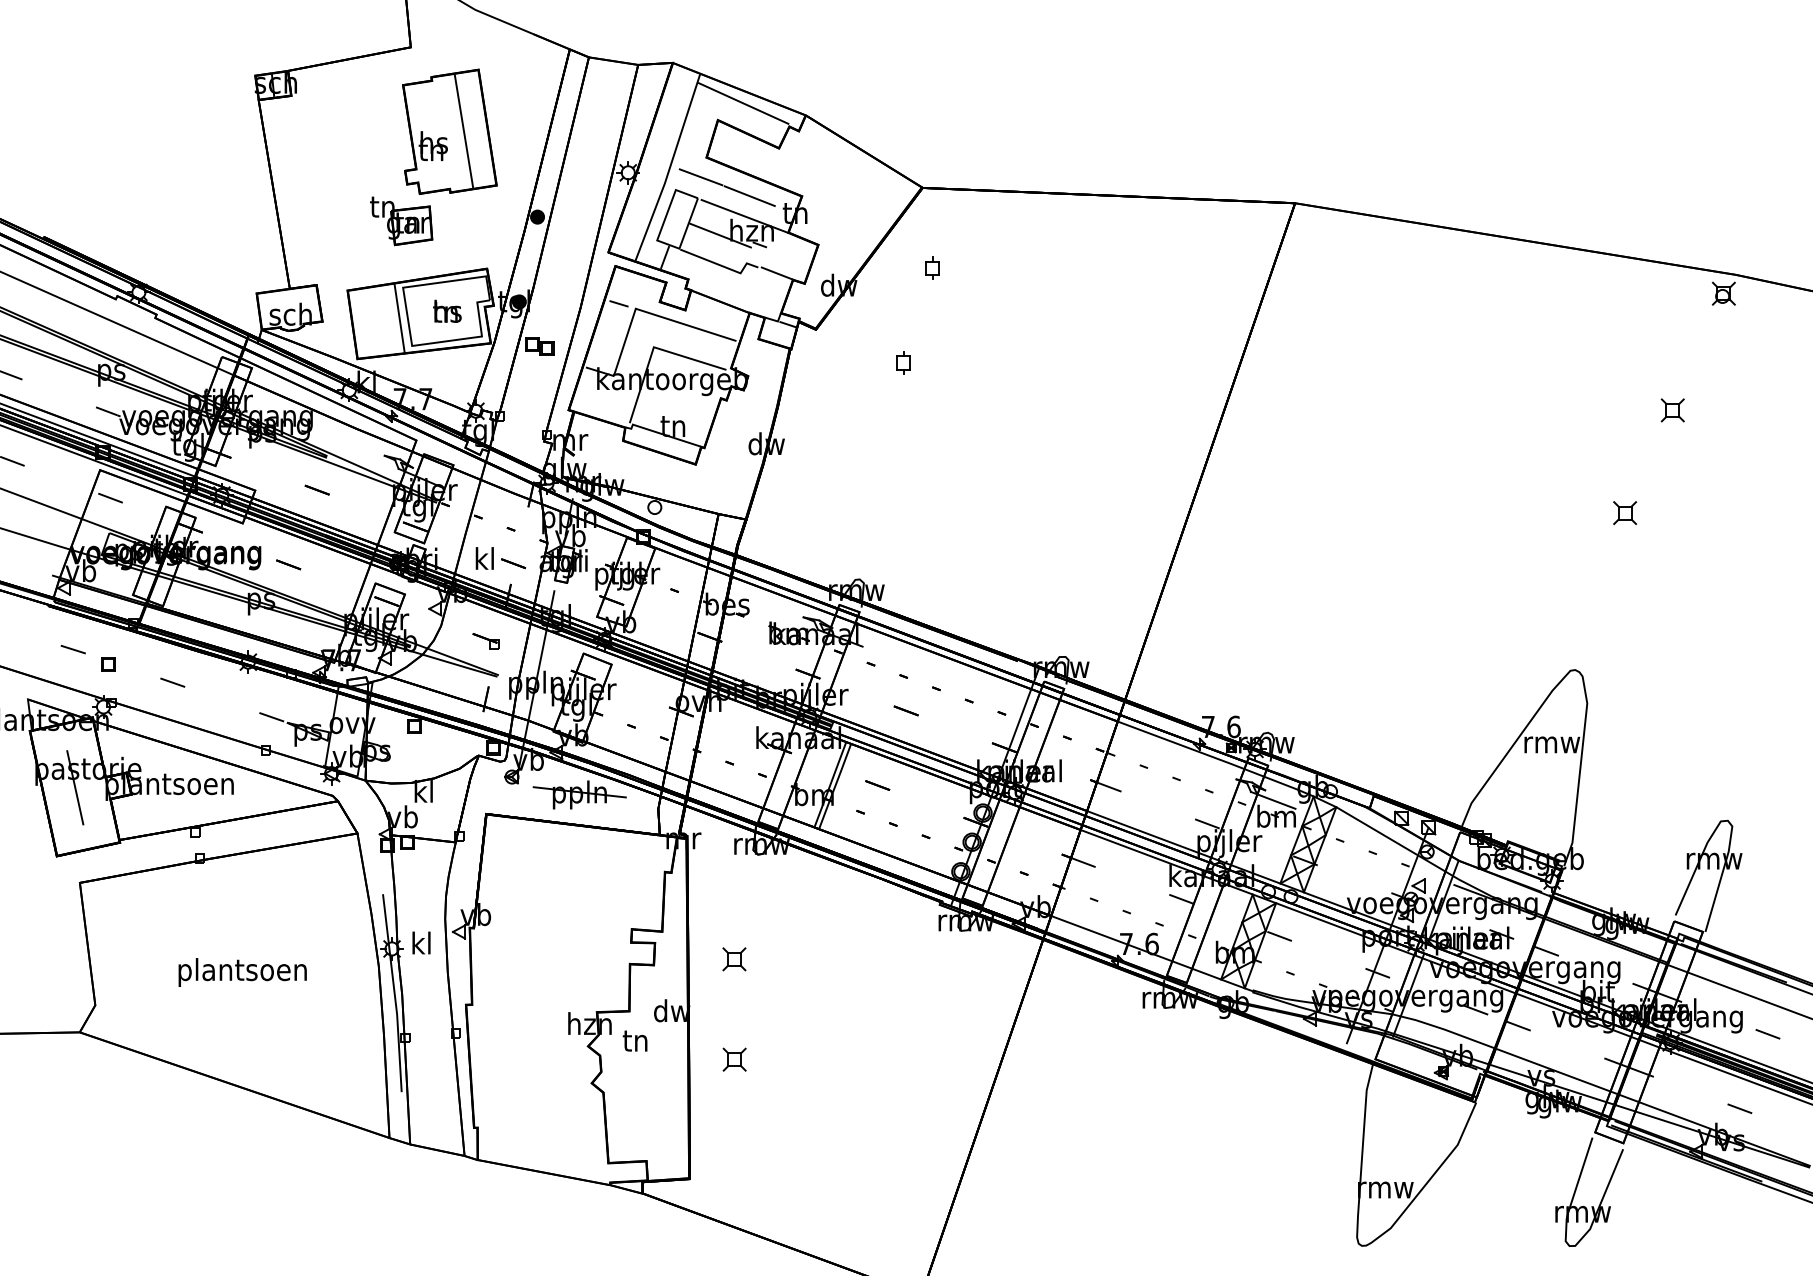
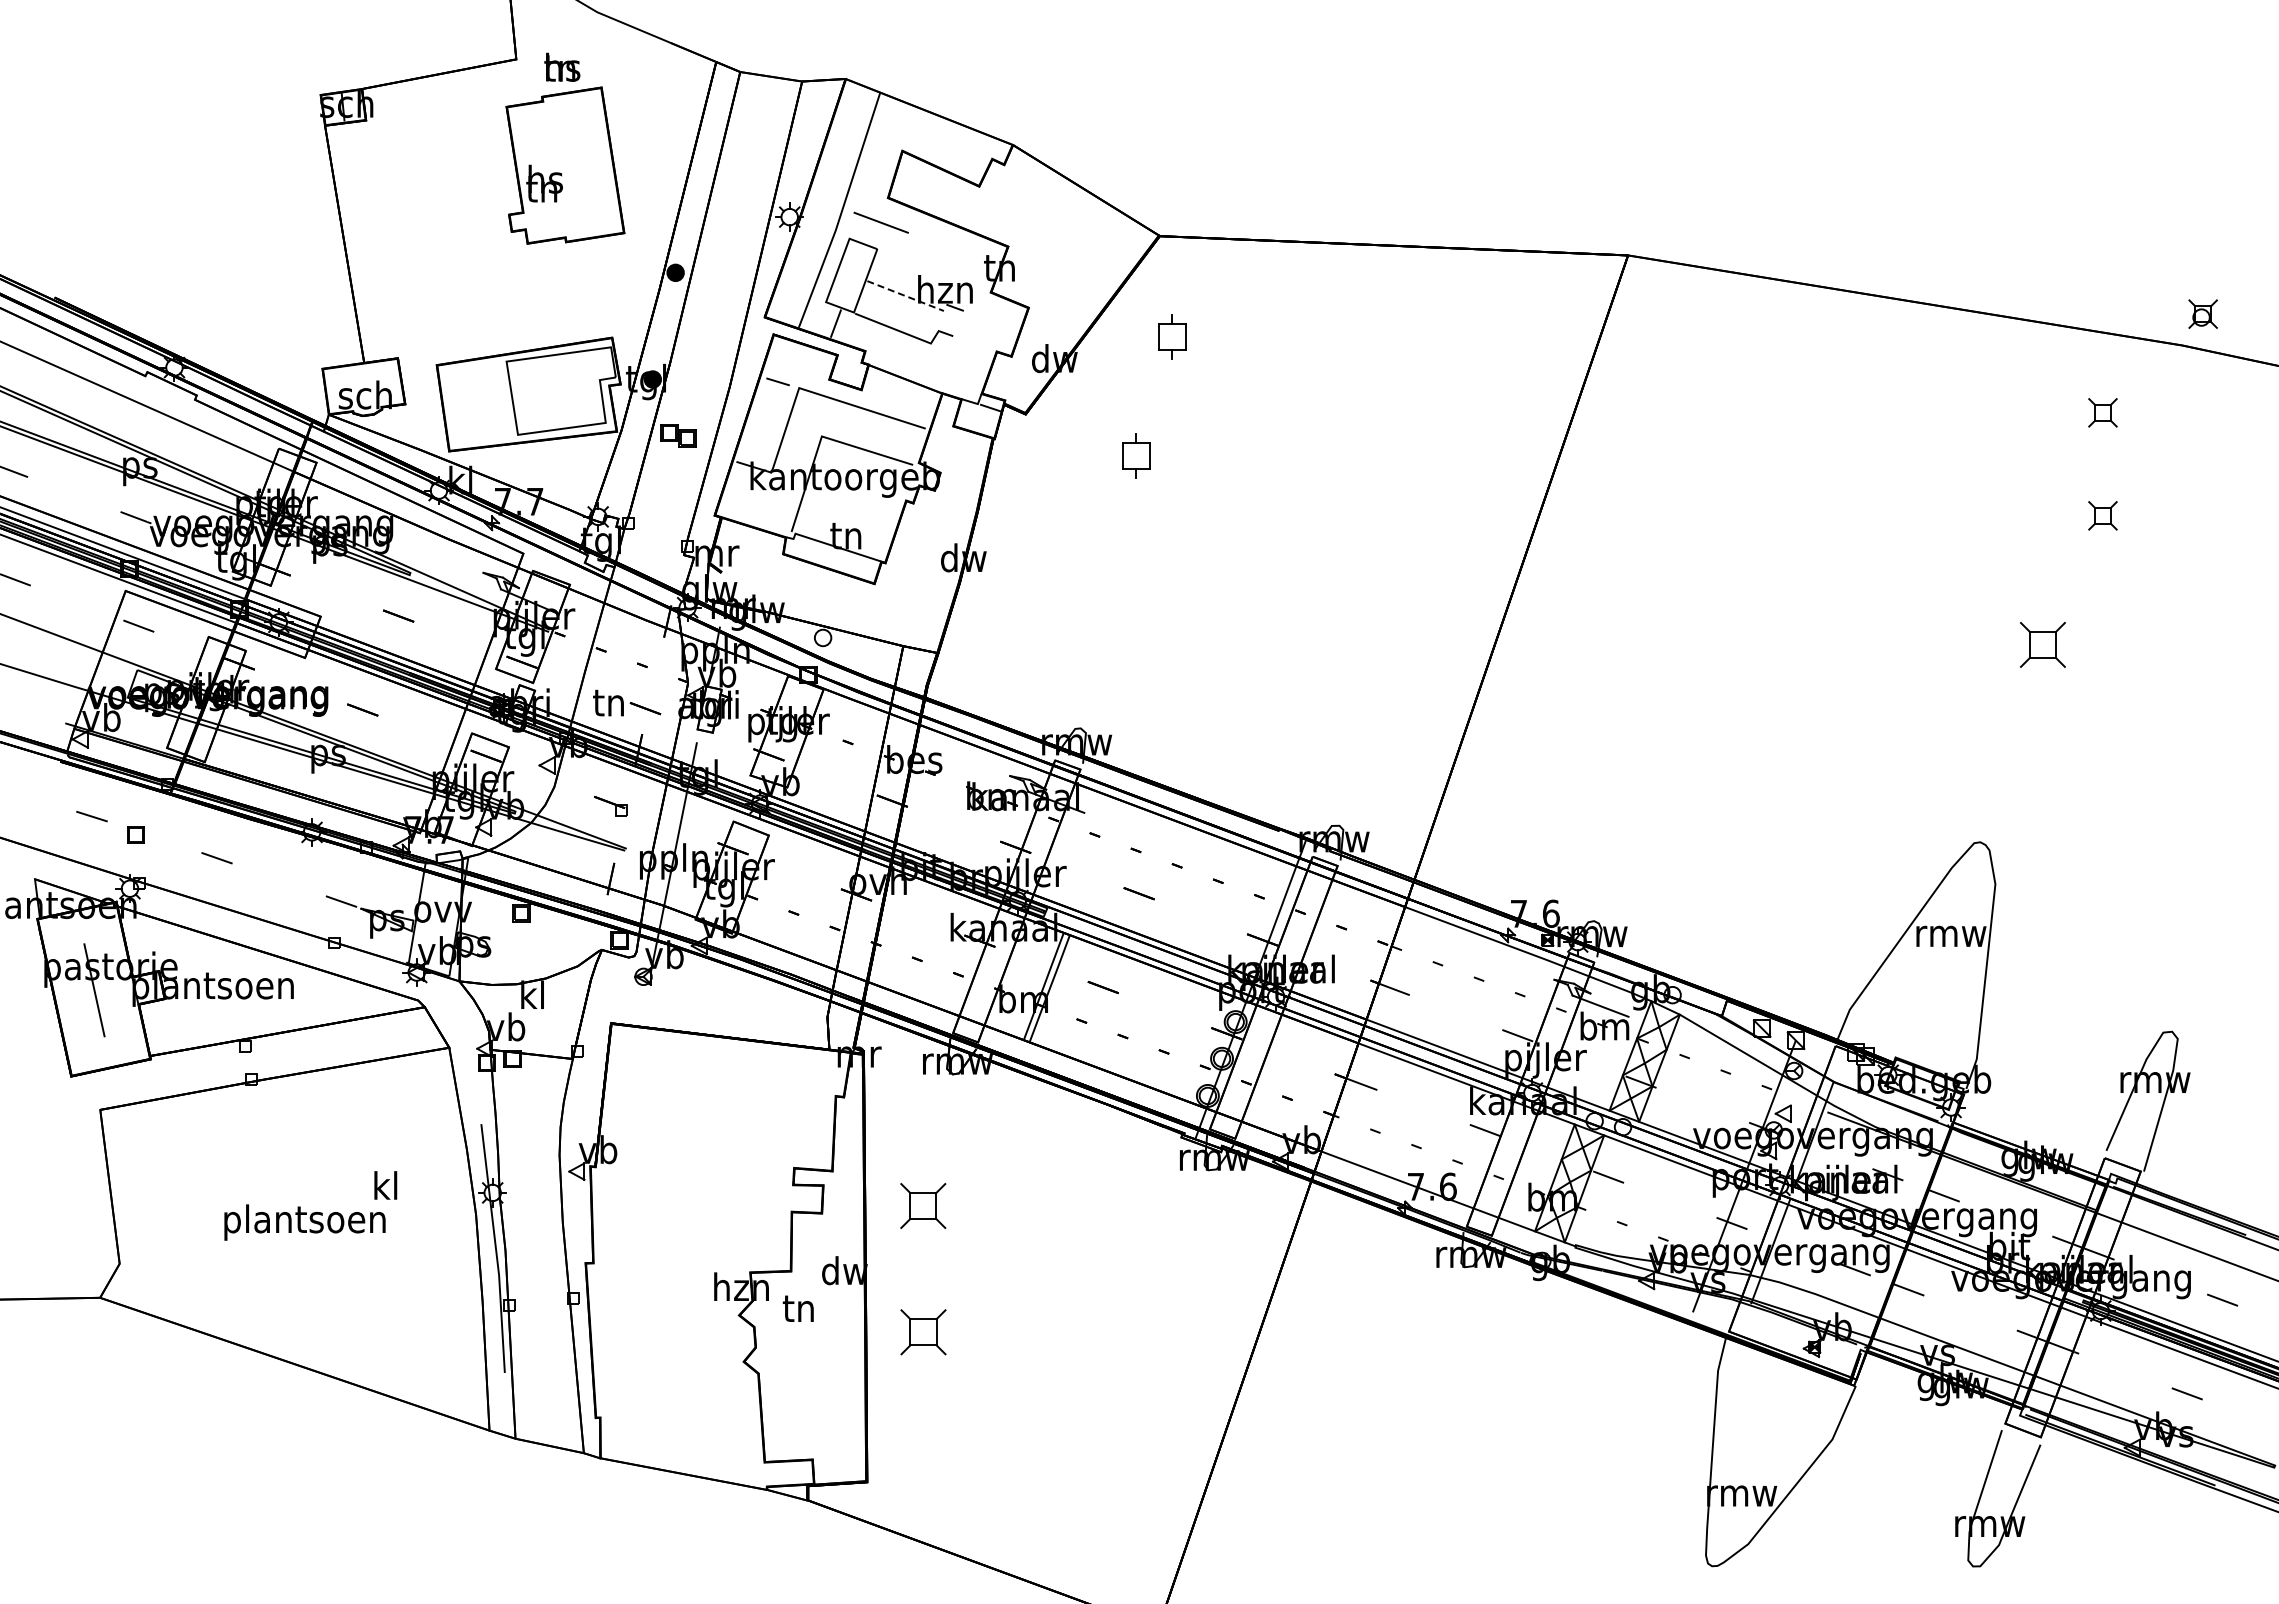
line: (743, 103) -> (934, 129), removed
line: (463, 130) -> (582, 164), removed
line: (749, 196) -> (942, 246), removed
line: (744, 216) -> (935, 271), removed
part: (401, 220) -> (504, 277), removed
line: (721, 235) -> (906, 296), solid -> dashed
part: (931, 267) -> (1171, 336), size x1.6
line: (776, 273) -> (976, 343), removed
part: (1723, 293) -> (2202, 313), moved
text: (447, 310) -> (562, 66), moved
line: (399, 317) -> (501, 399), removed
part: (1672, 328) -> (2102, 412), added
part: (903, 363) -> (1135, 456), size x1.6
part: (1624, 512) -> (2042, 644), size x1.6
text: (484, 558) -> (608, 701), kl -> tn
part: (579, 795) -> (728, 999), removed
text: (421, 943) -> (385, 1185), moved
part: (733, 958) -> (922, 1205), size x1.6
part: (734, 1059) -> (923, 1331), size x1.6

